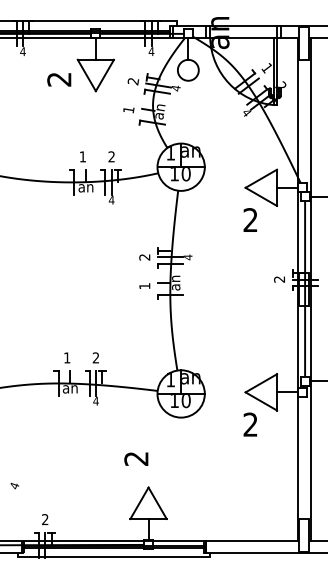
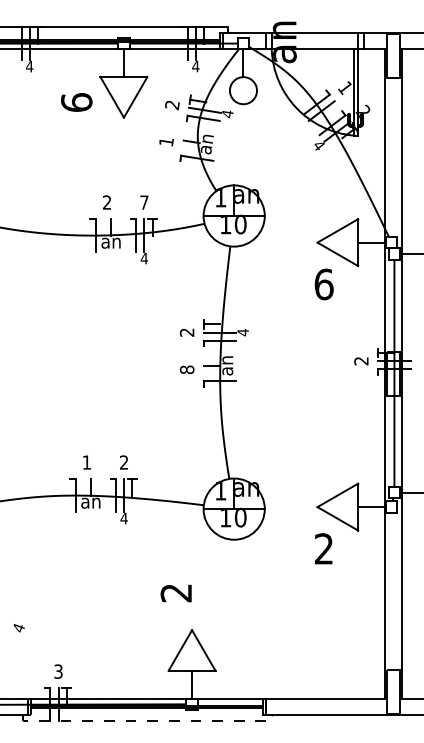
text: (59, 79) -> (76, 102), 2 -> 6
text: (82, 156) -> (106, 202), 1 -> 2
text: (111, 156) -> (144, 202), 2 -> 7
text: (250, 220) -> (323, 284), 2 -> 6
text: (144, 285) -> (186, 368), 1 -> 8
text: (45, 520) -> (58, 672), 2 -> 3
line: (114, 557) -> (147, 720), solid -> dashed

